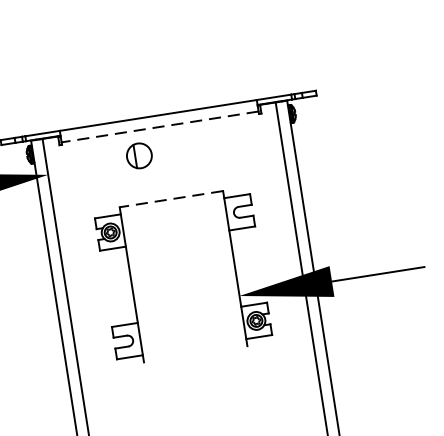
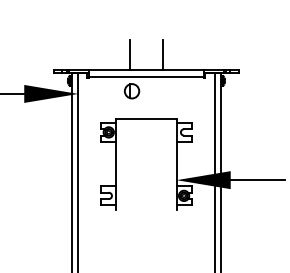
line: (183, 84) -> (163, 54), added
line: (125, 93) -> (129, 54), added
line: (160, 126) -> (146, 76), dashed -> solid
line: (169, 198) -> (145, 118), dashed -> solid

